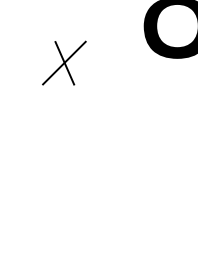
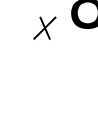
part: (63, 61) -> (44, 27), moved

